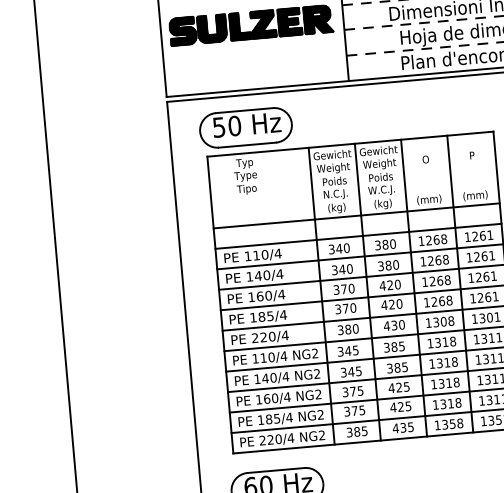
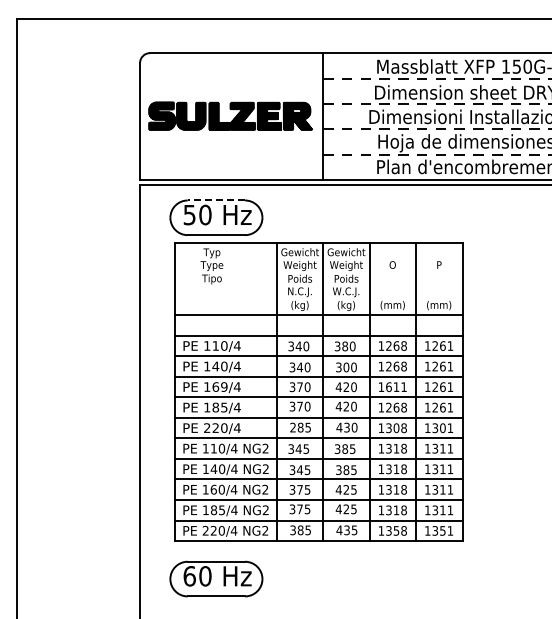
line: (244, 110) -> (216, 200), solid -> dashed
text: (388, 265) -> (346, 367), 380 -> 300
text: (440, 281) -> (396, 387), 1268 -> 1611
text: (268, 295) -> (224, 386), 160/4 -> 169/4
text: (348, 329) -> (300, 427), 380 -> 285

